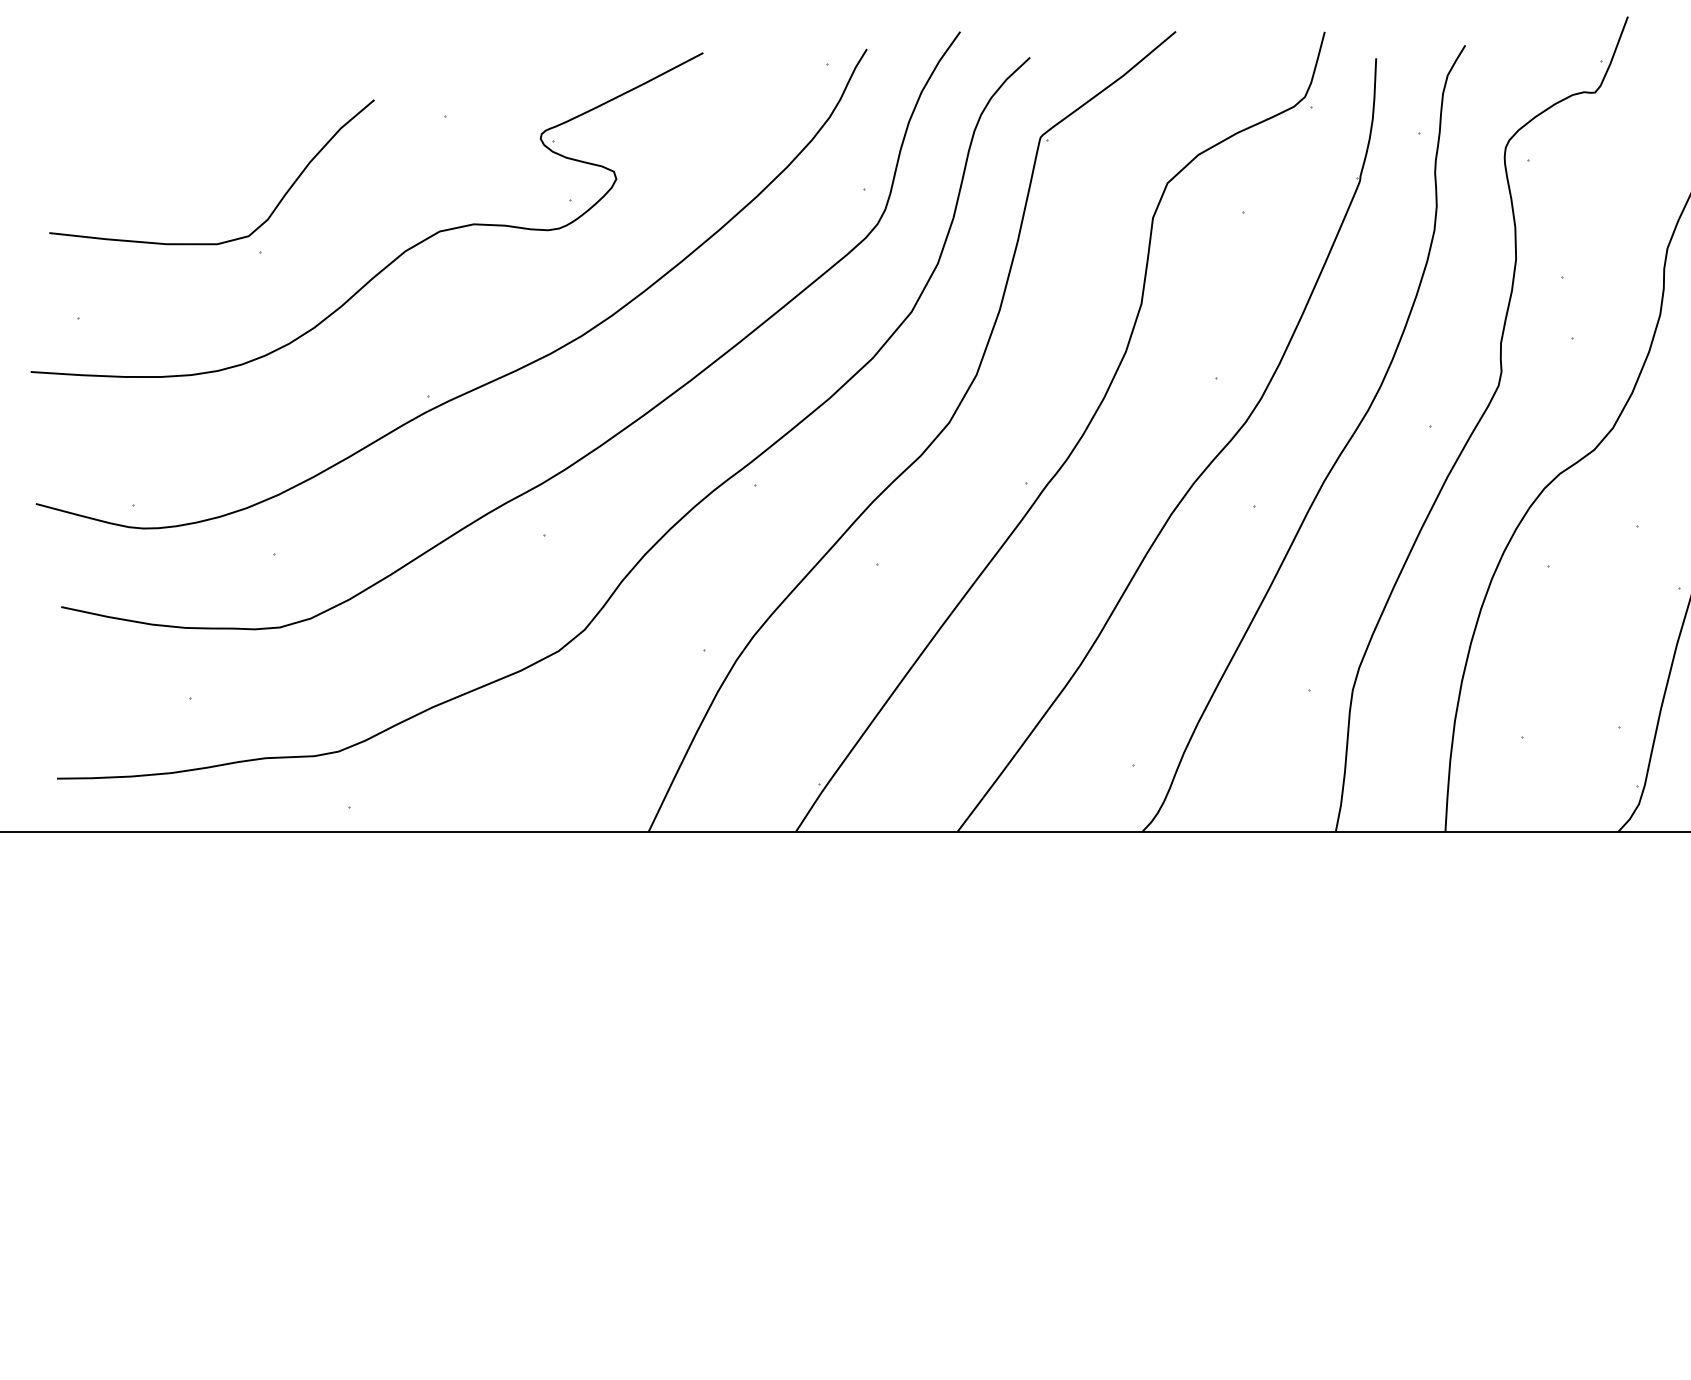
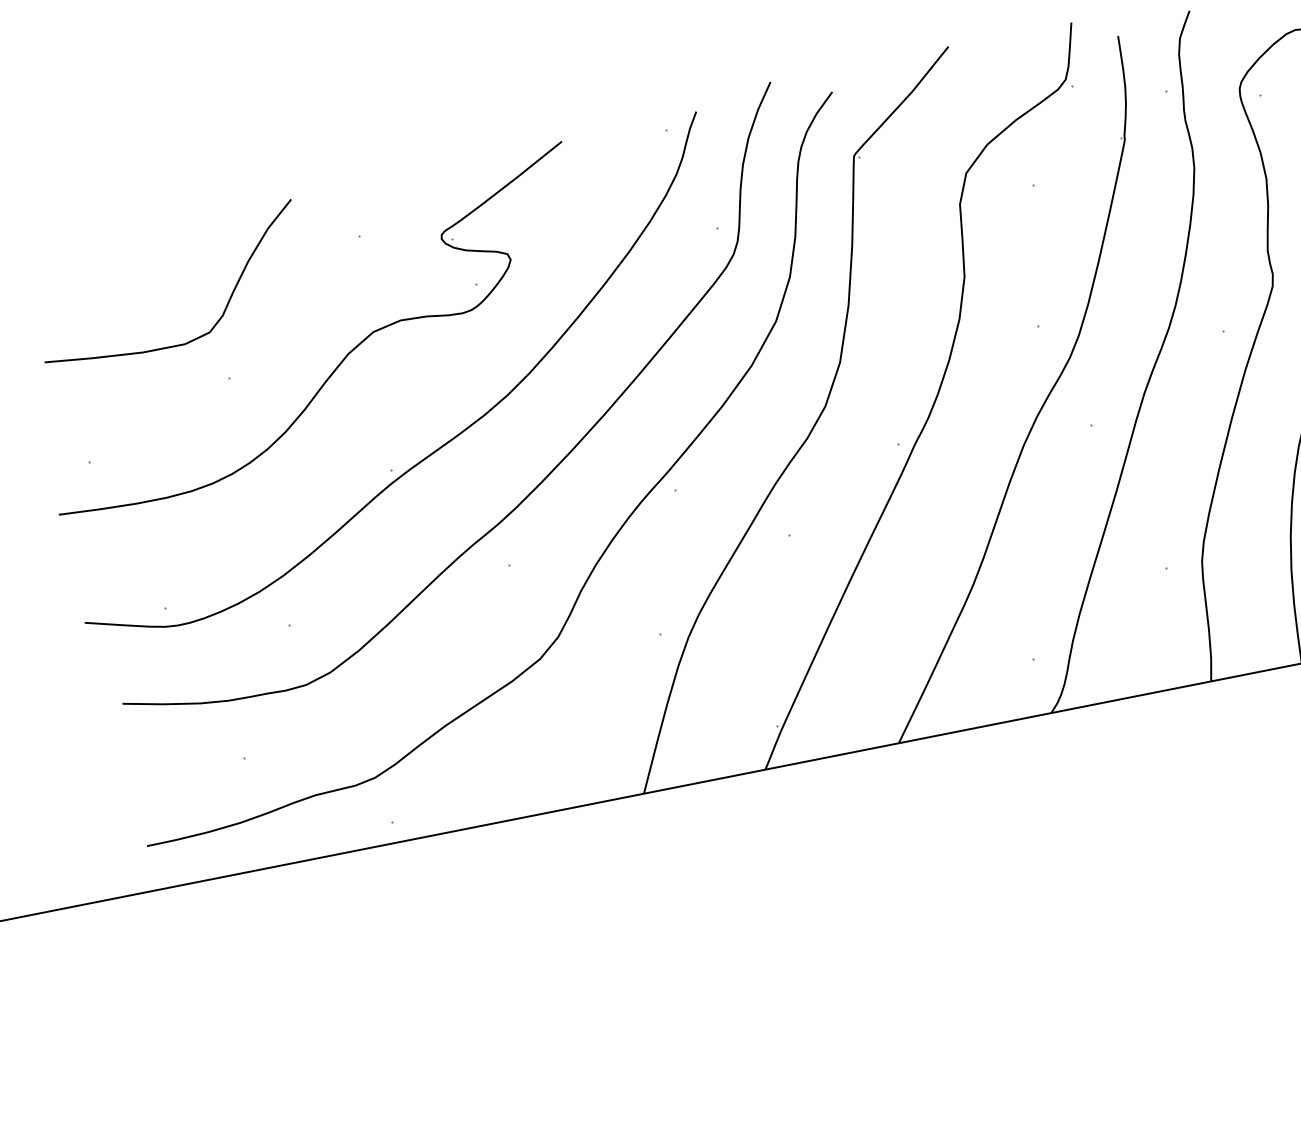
curve: (227, 240) -> (192, 339), moved

